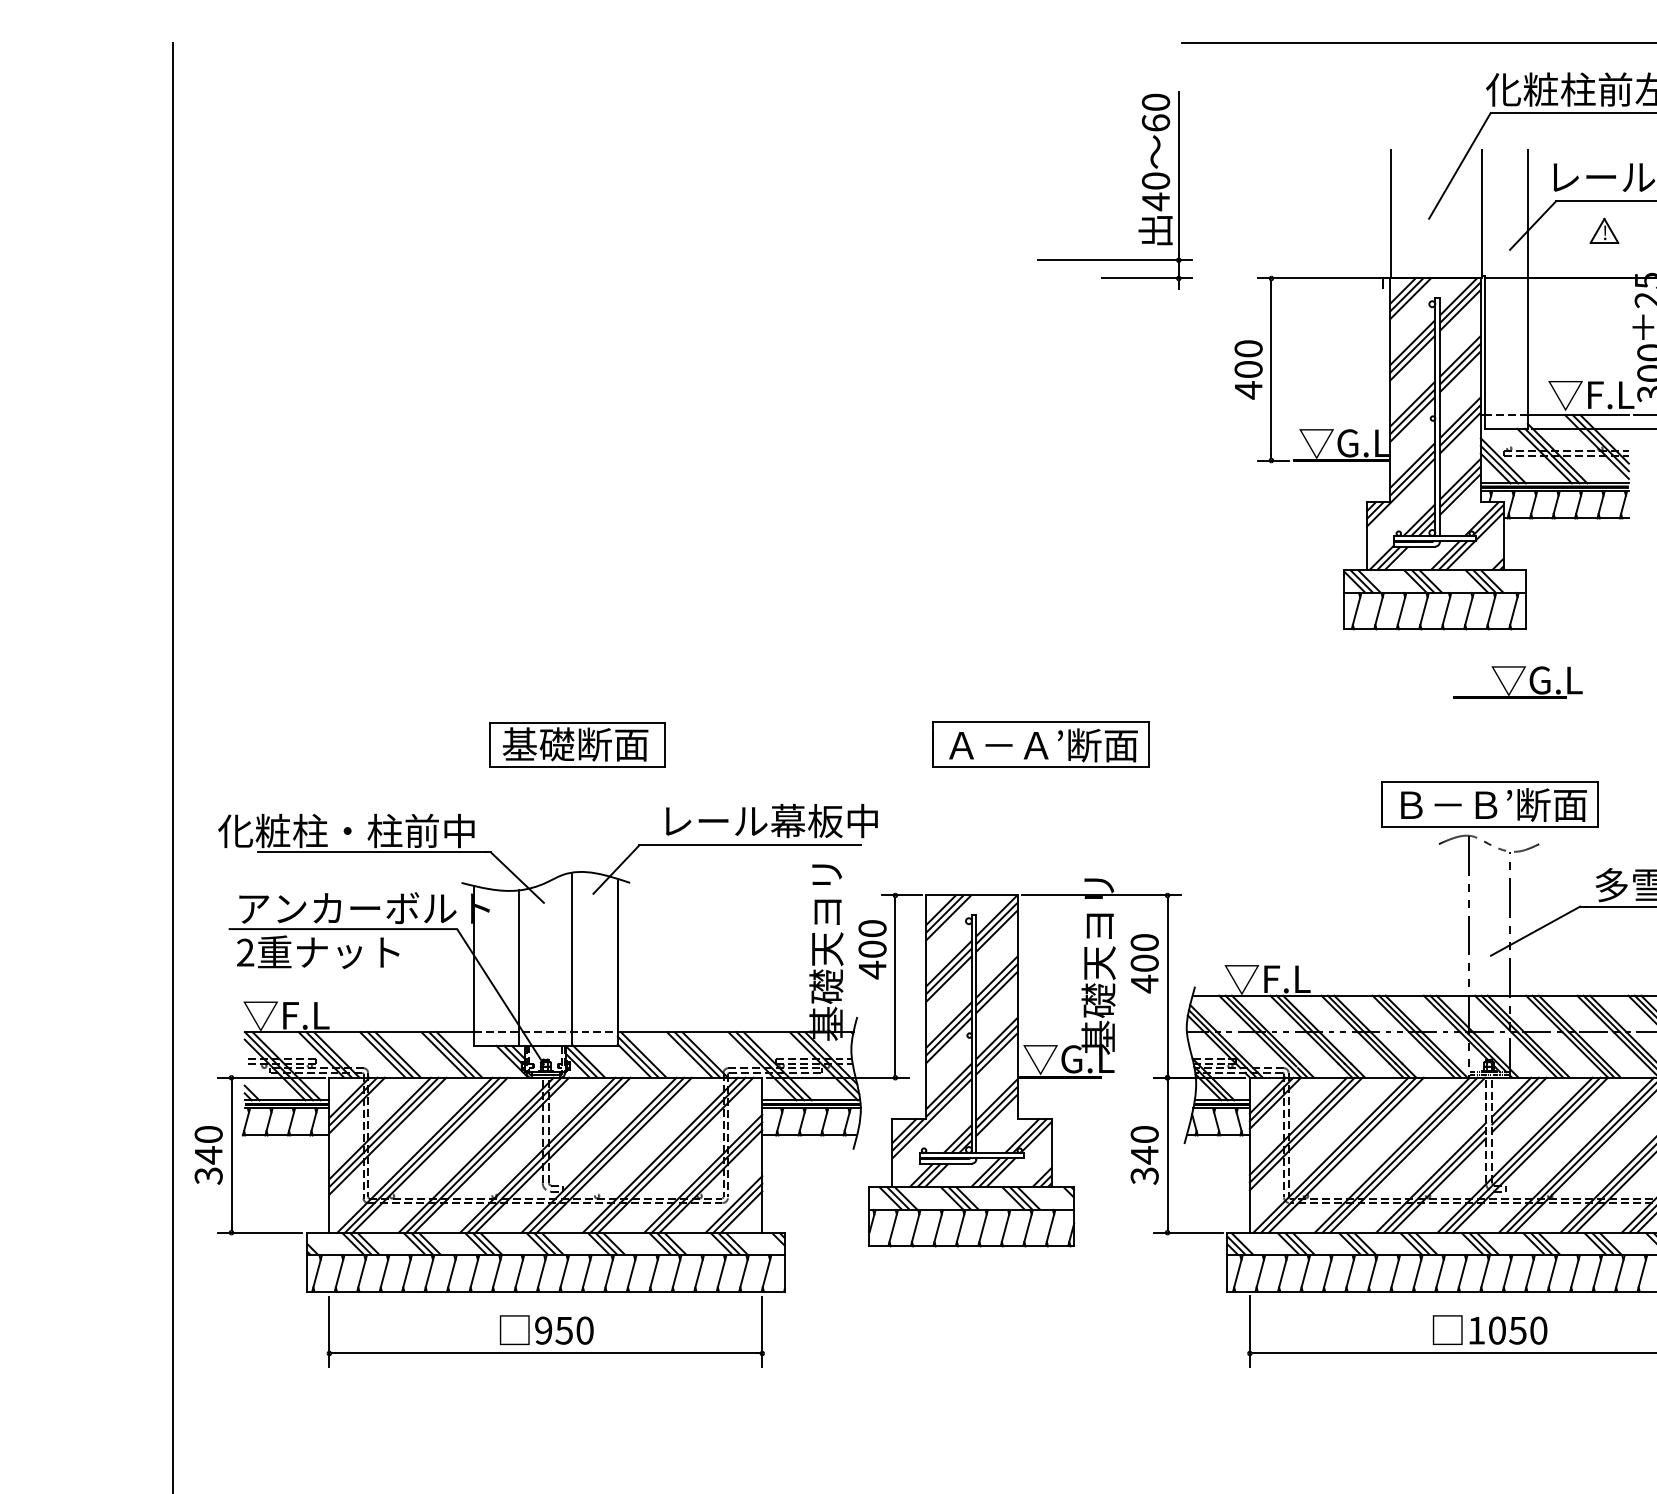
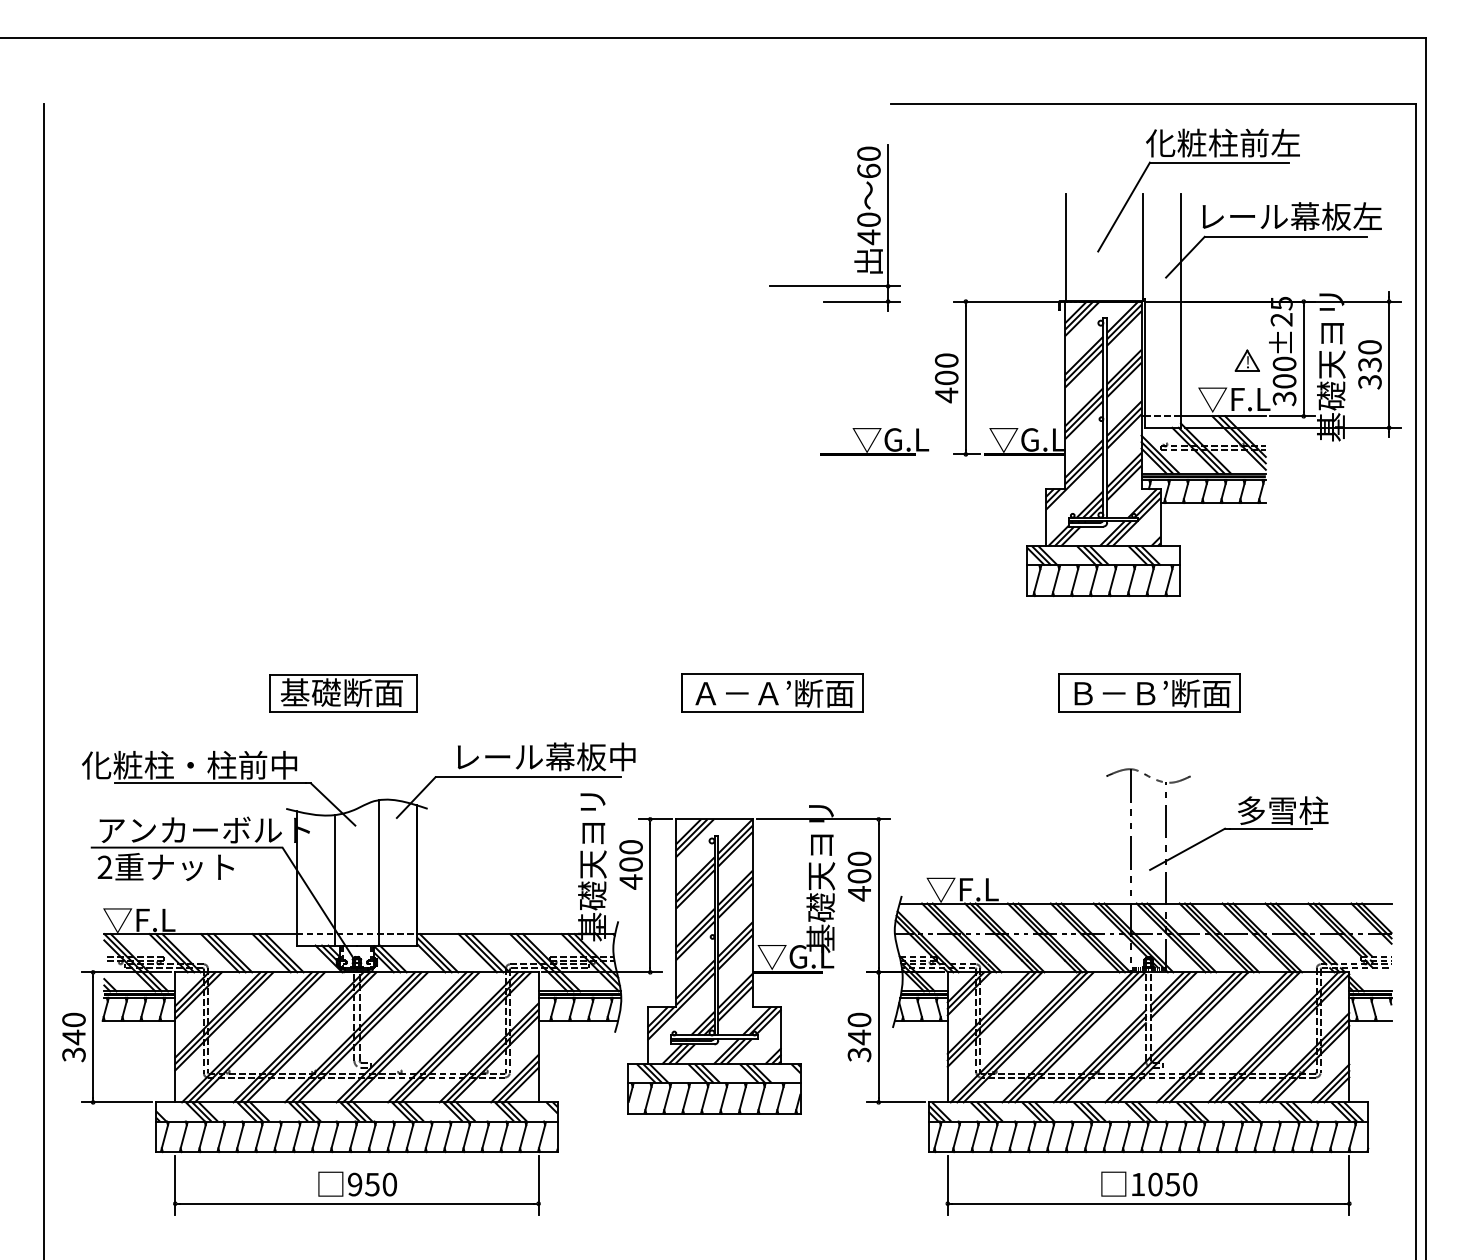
part: (1603, 230) -> (1246, 360), moved
text: (1517, 682) -> (874, 441), moved
part: (577, 745) -> (343, 693), moved
part: (1490, 803) -> (1149, 692), moved

